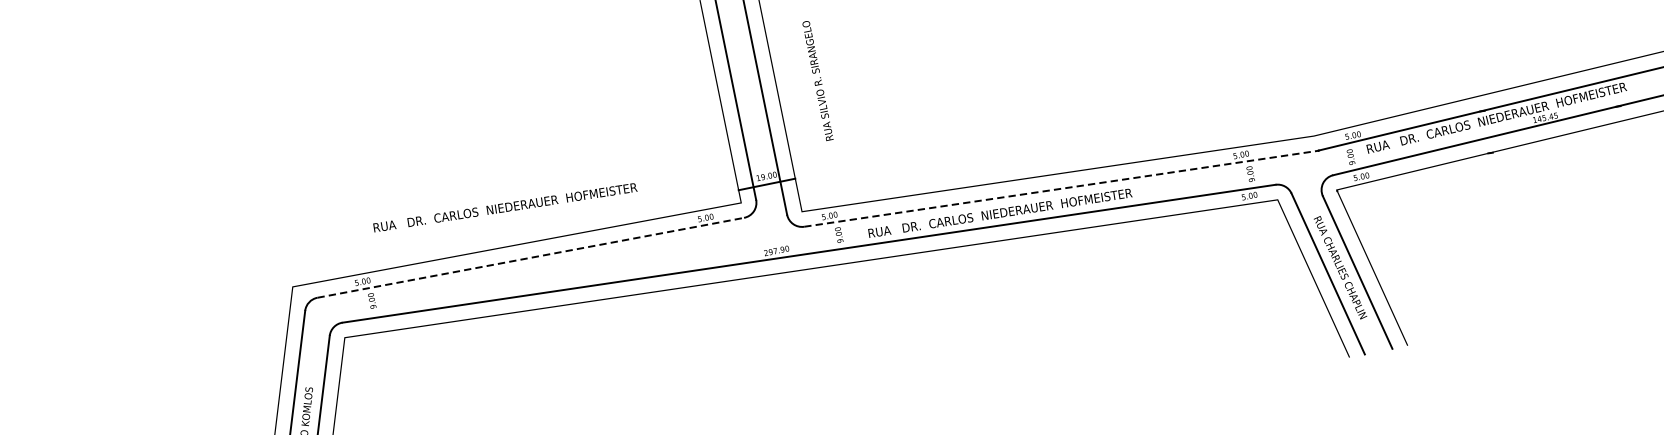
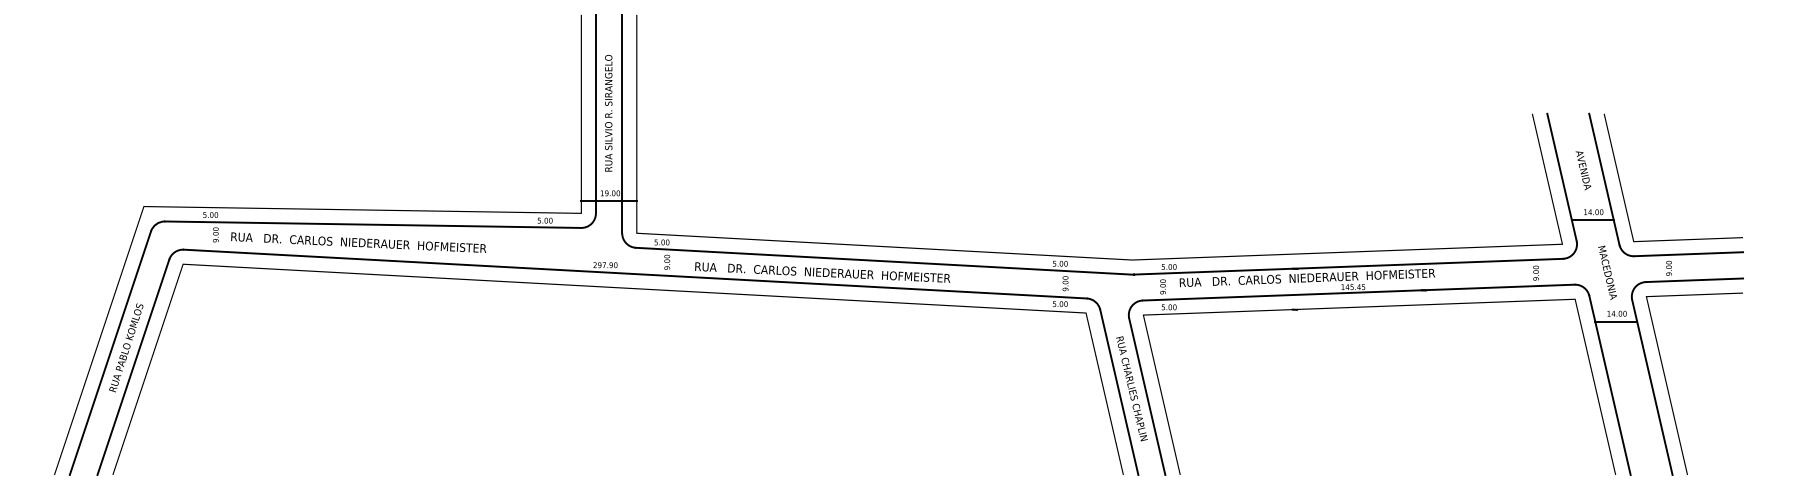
text: (817, 81) -> (608, 113), moved
line: (1062, 188) -> (885, 261), dashed -> solid
text: (505, 207) -> (358, 242), moved
line: (531, 257) -> (373, 224), dashed -> solid

